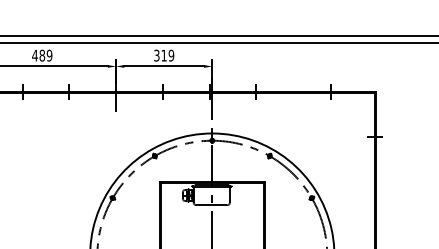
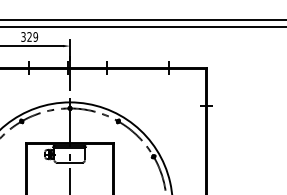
text: (163, 55) -> (29, 36), 319 -> 329

